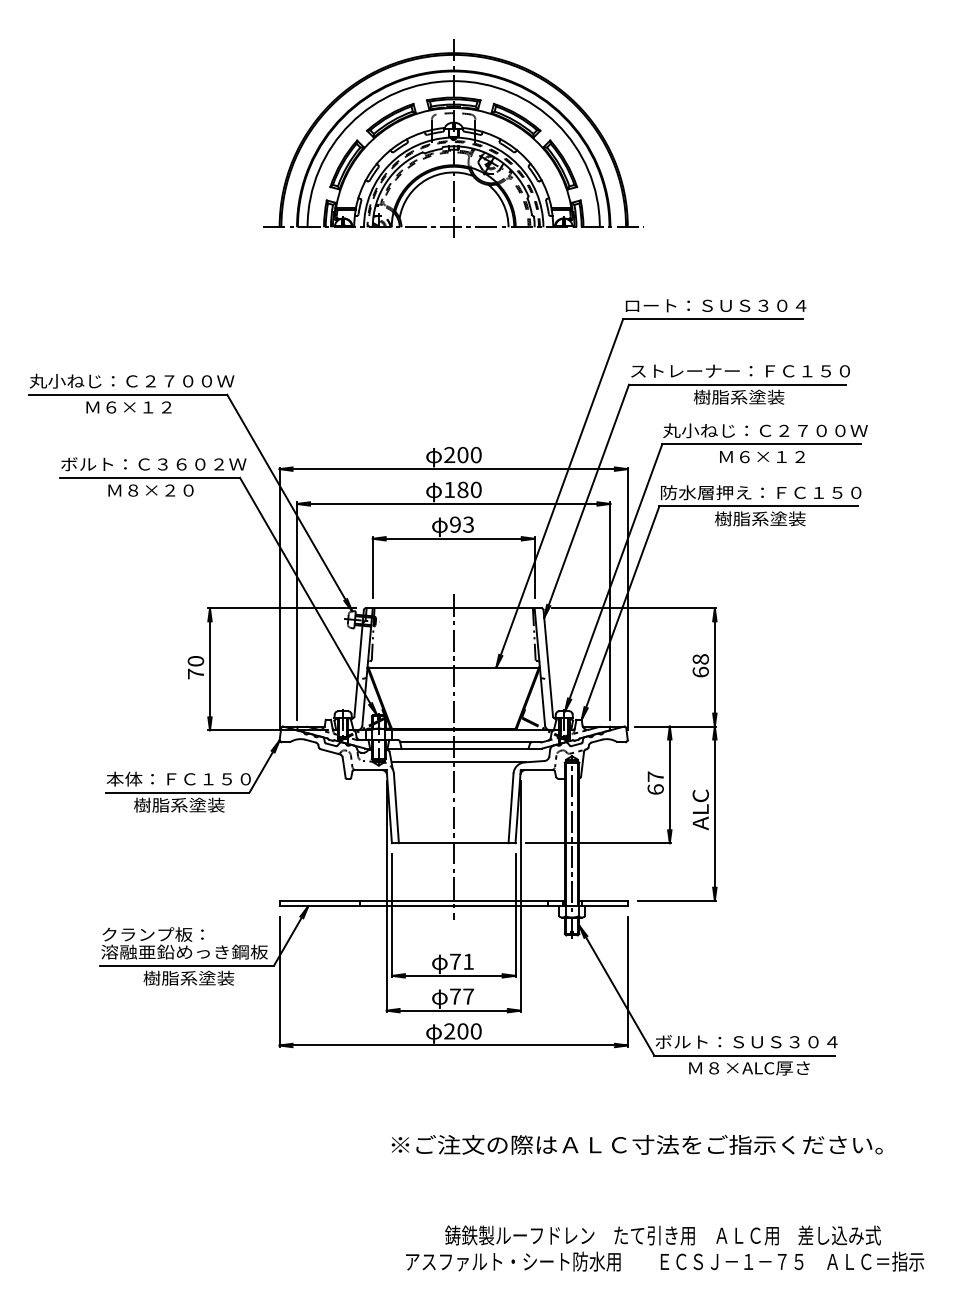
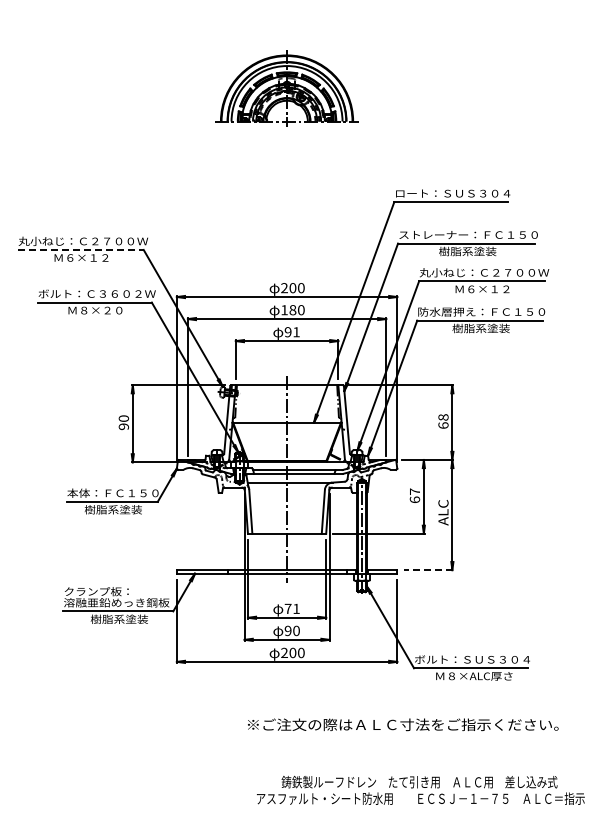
part: (452, 138) -> (286, 87), size x0.6
line: (127, 394) -> (80, 249), solid -> dashed
text: (468, 525) -> (296, 332), 93 -> 91
text: (195, 673) -> (123, 426), 70 -> 90
line: (677, 901) -> (428, 570), solid -> dashed
text: (460, 995) -> (291, 630), 77 -> 90

